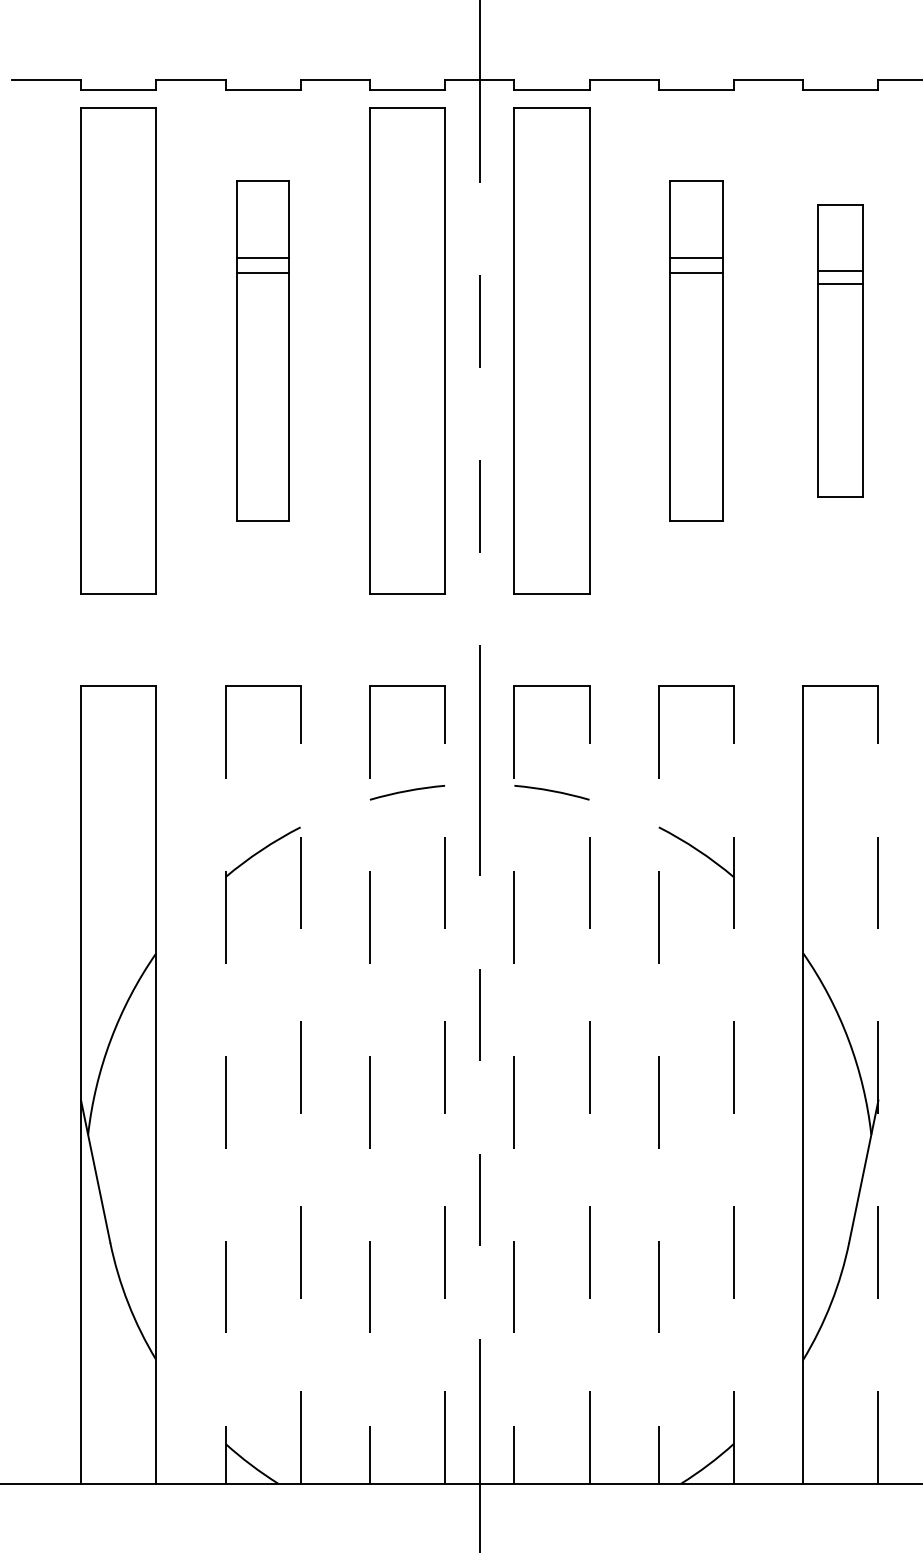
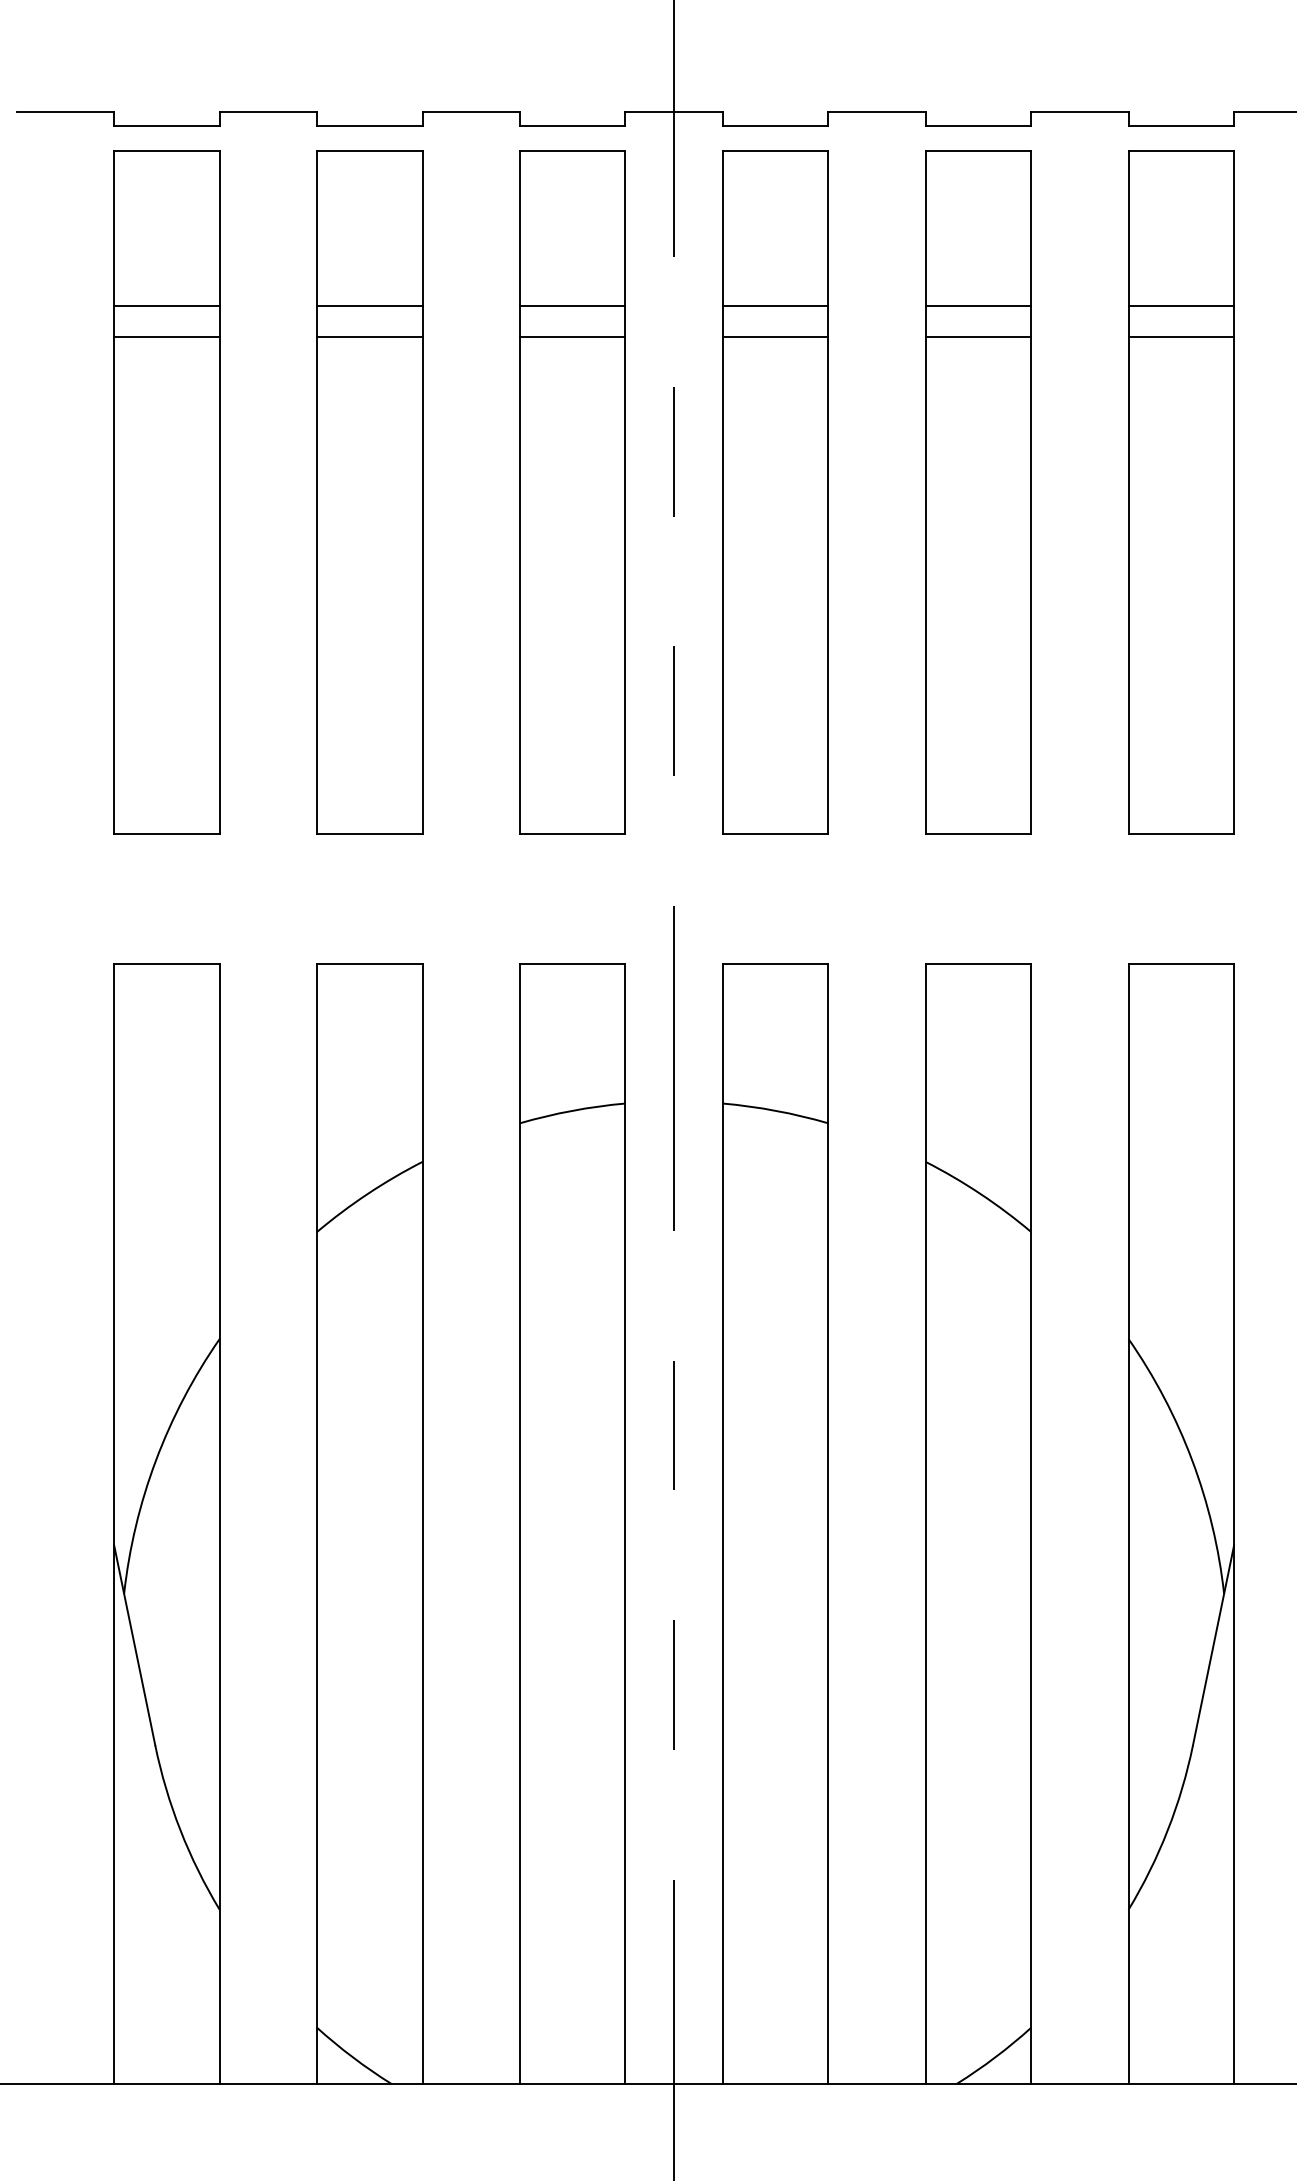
line: (118, 218) -> (166, 306), added
line: (407, 218) -> (572, 306), added
line: (551, 218) -> (775, 306), added
line: (118, 240) -> (166, 337), added
line: (407, 240) -> (572, 337), added
line: (551, 240) -> (775, 337), added
part: (262, 350) -> (369, 492), size x1.43
part: (696, 350) -> (978, 492), size x1.43
part: (840, 350) -> (1181, 492), size x1.67
line: (225, 1084) -> (317, 1523), dashed -> solid
line: (300, 1084) -> (422, 1523), dashed -> solid
line: (369, 1084) -> (519, 1523), dashed -> solid
line: (445, 1084) -> (625, 1523), dashed -> solid
line: (514, 1084) -> (722, 1523), dashed -> solid
line: (589, 1084) -> (828, 1523), dashed -> solid
line: (658, 1084) -> (925, 1523), dashed -> solid
line: (734, 1084) -> (1031, 1523), dashed -> solid
line: (878, 1084) -> (1234, 1523), dashed -> solid

